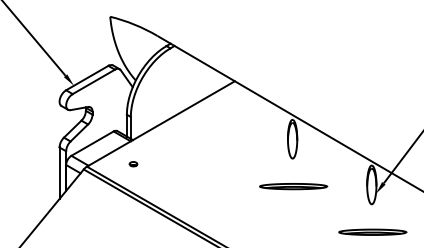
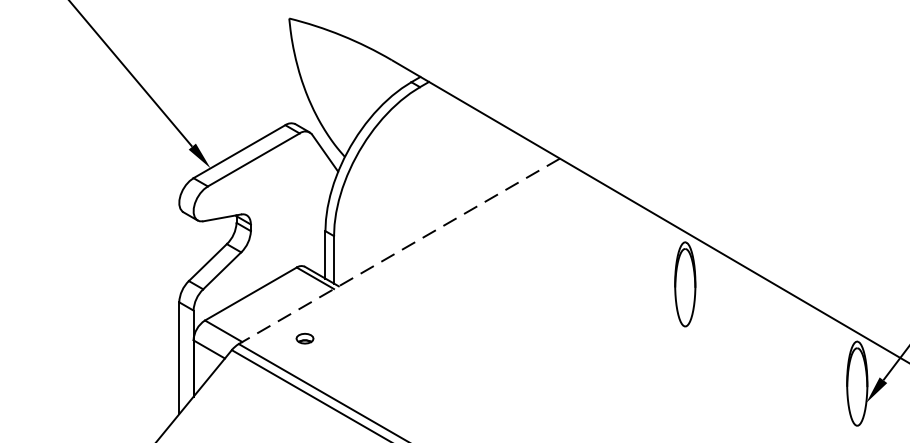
line: (160, 124) -> (398, 252), solid -> dashed
part: (133, 164) -> (305, 339), moved
part: (293, 186) -> (687, 387), removed

